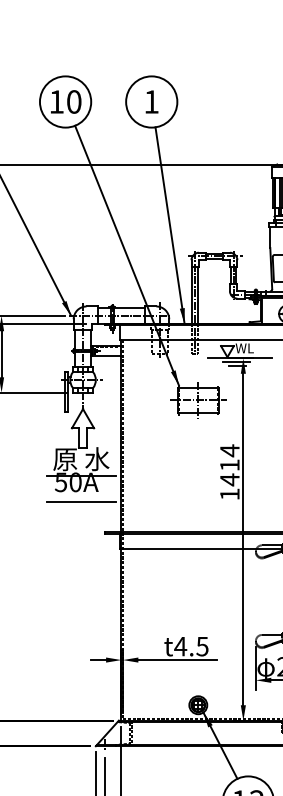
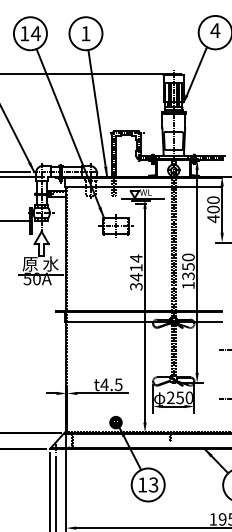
text: (73, 101) -> (35, 33), 10 -> 14
text: (230, 494) -> (136, 286), 1414 -> 3414
line: (81, 501) -> (40, 291), removed

